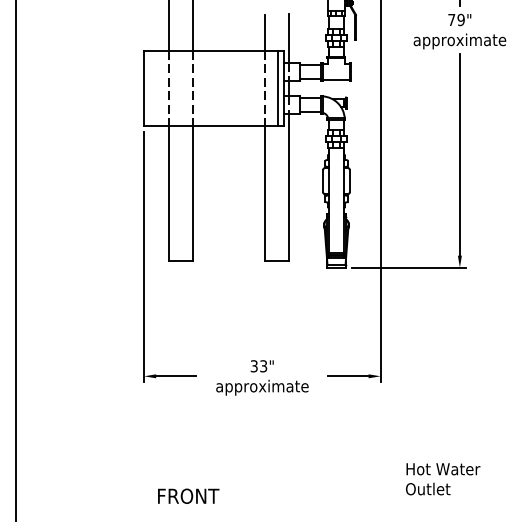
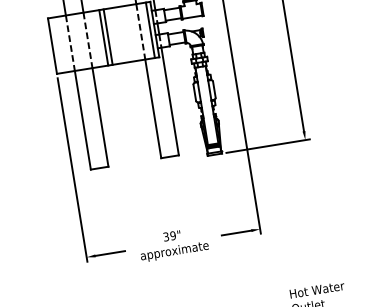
line: (214, 88) -> (104, 37), added
line: (220, 88) -> (108, 37), added
text: (263, 366) -> (173, 235), 33" -> 39"

